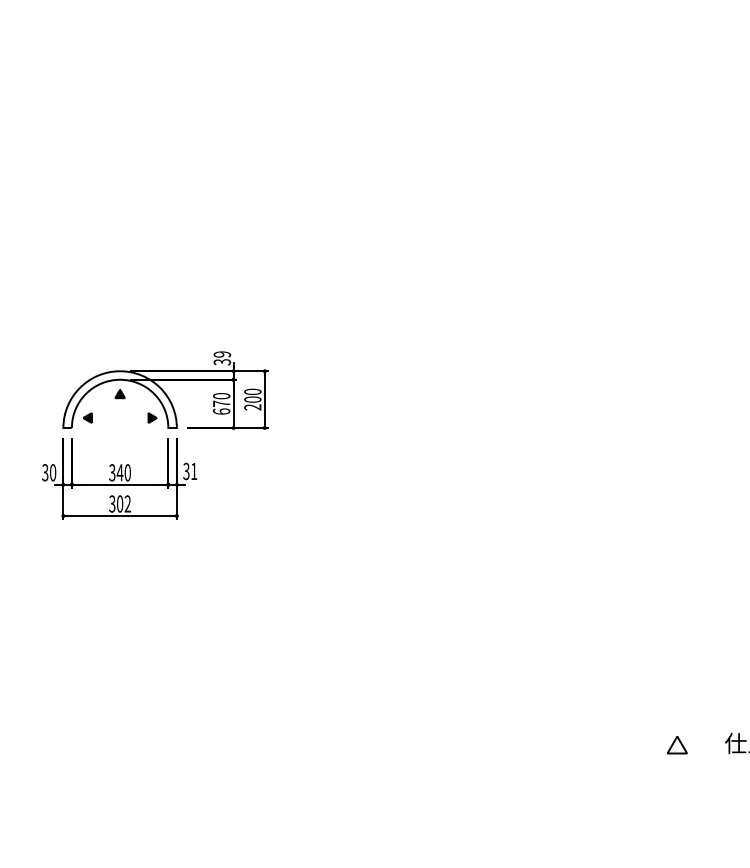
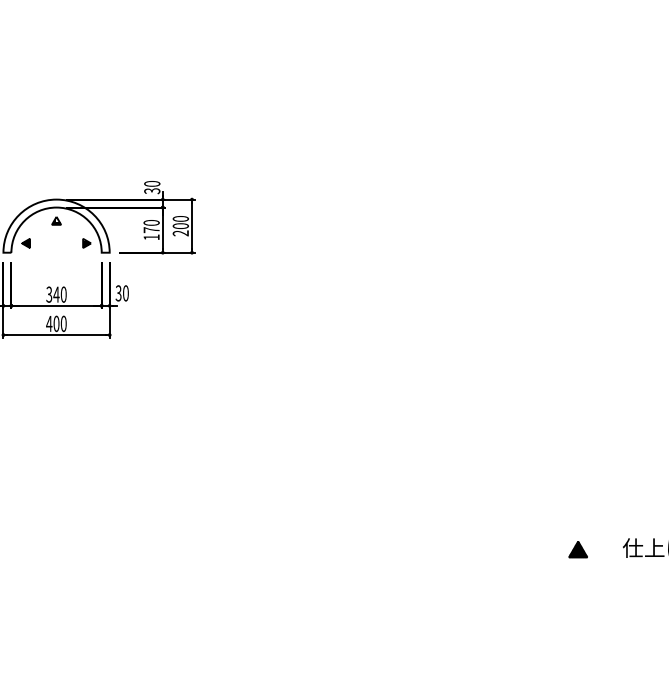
text: (222, 354) -> (152, 183), 39 -> 30
text: (221, 411) -> (151, 237), 670 -> 170
text: (194, 471) -> (126, 293), 31 -> 30
text: (119, 503) -> (55, 323), 302 -> 400
hatch: (677, 744) -> (578, 549), added

